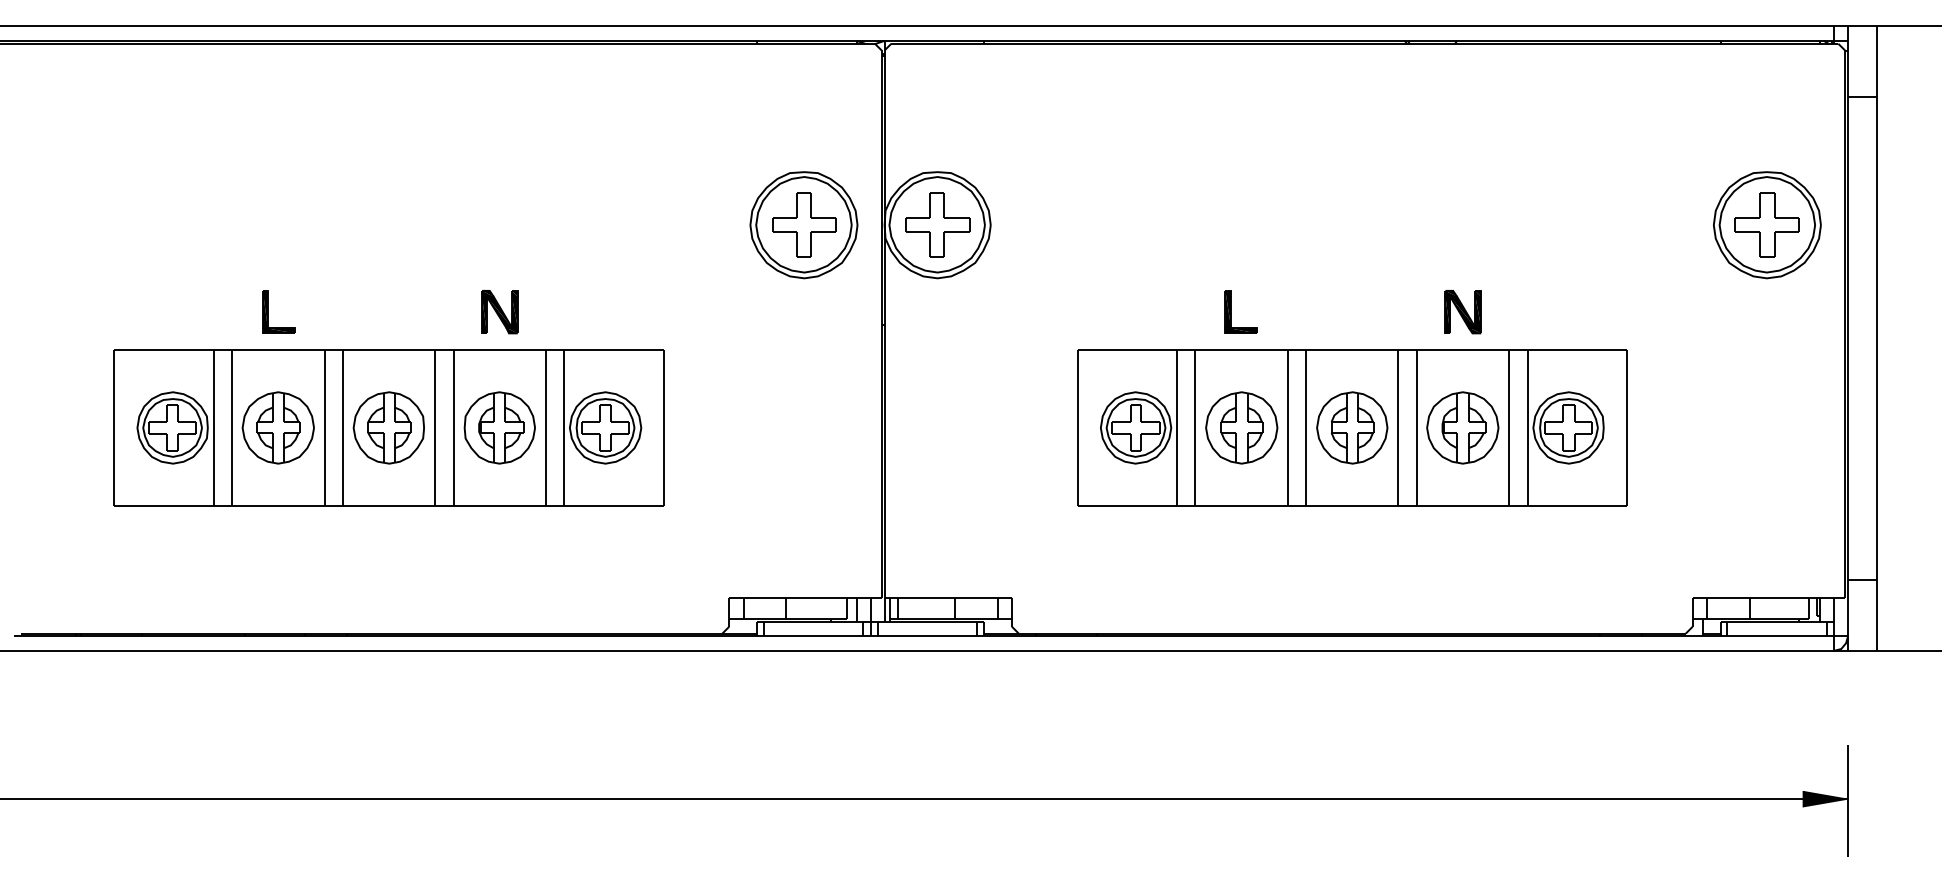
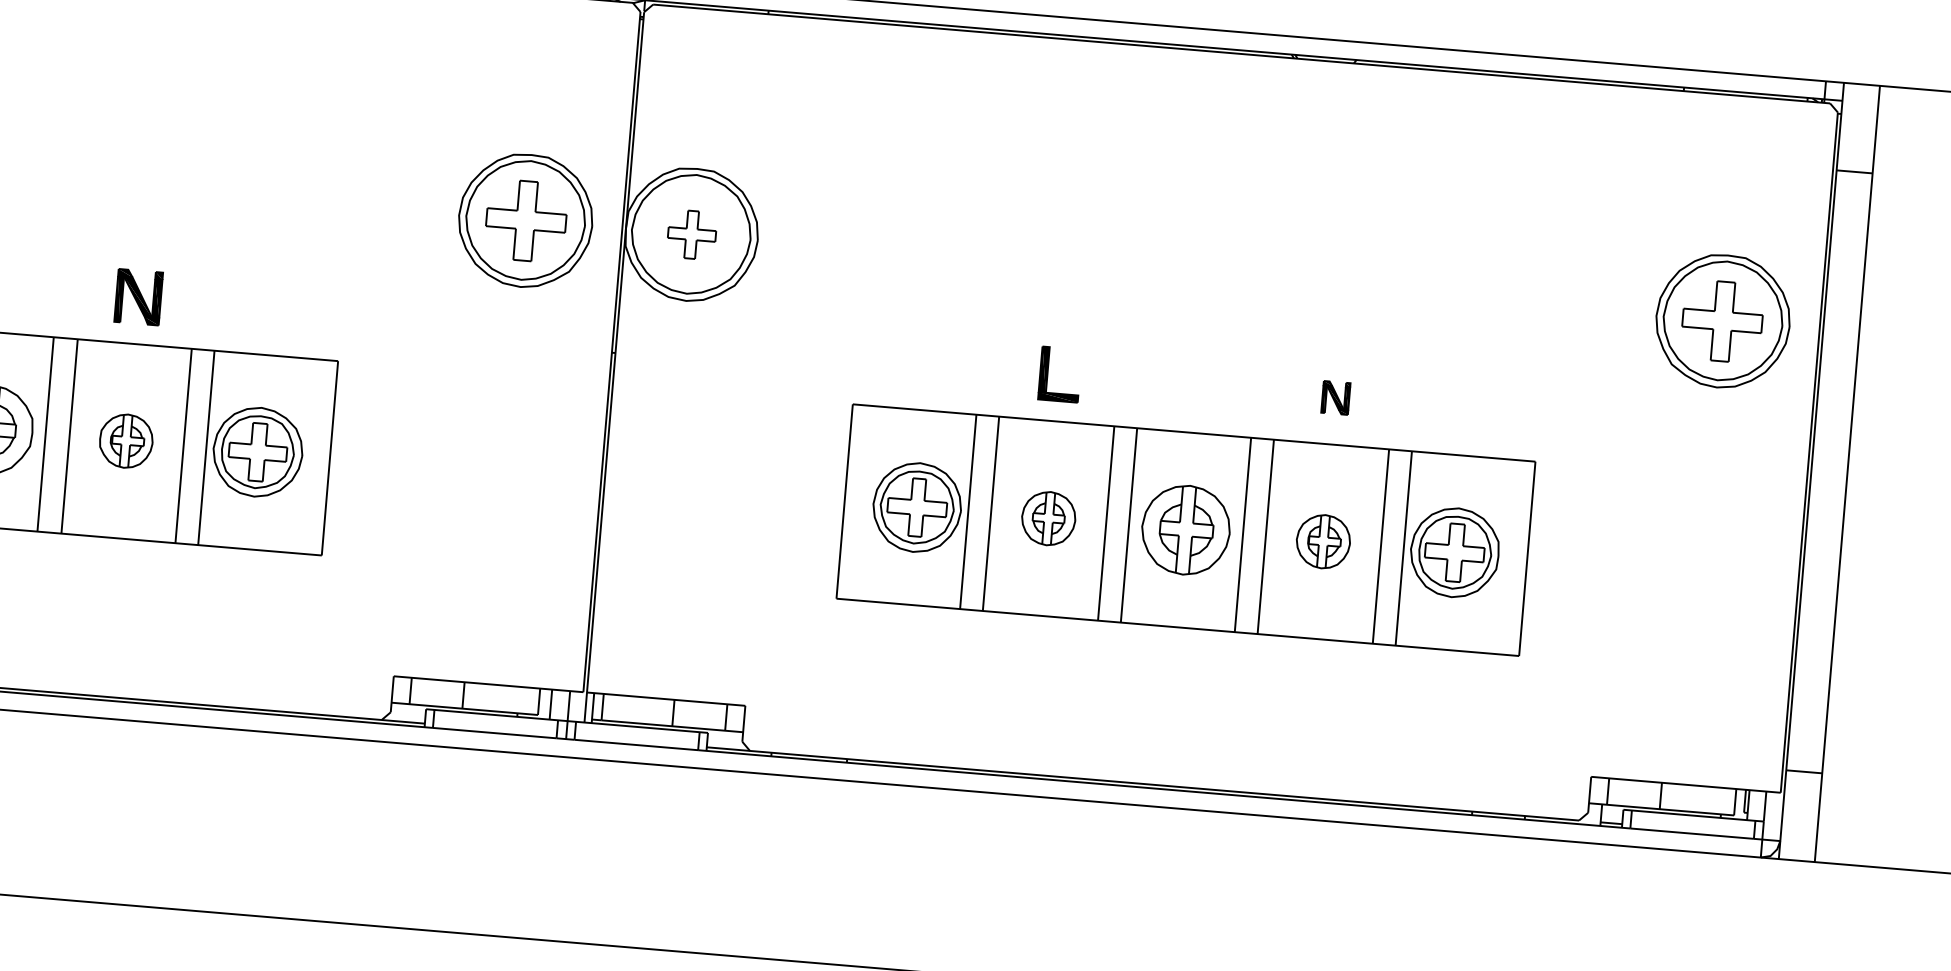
part: (937, 224) -> (691, 234), size x0.6
part: (1462, 312) -> (1335, 398), size x0.6
part: (499, 427) -> (126, 440), size x0.6
part: (1241, 427) -> (1048, 518), size x0.6
part: (1462, 427) -> (1323, 541), size x0.6

